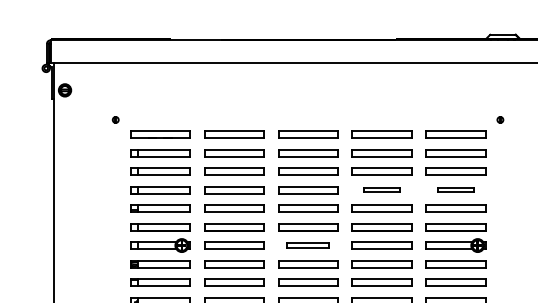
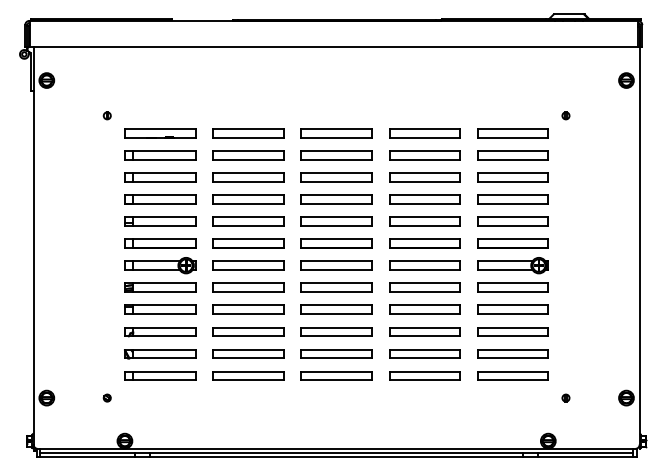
part: (381, 190) -> (424, 199), size x1.67
part: (455, 190) -> (512, 199), size x1.67
part: (307, 245) -> (336, 265), size x1.43

